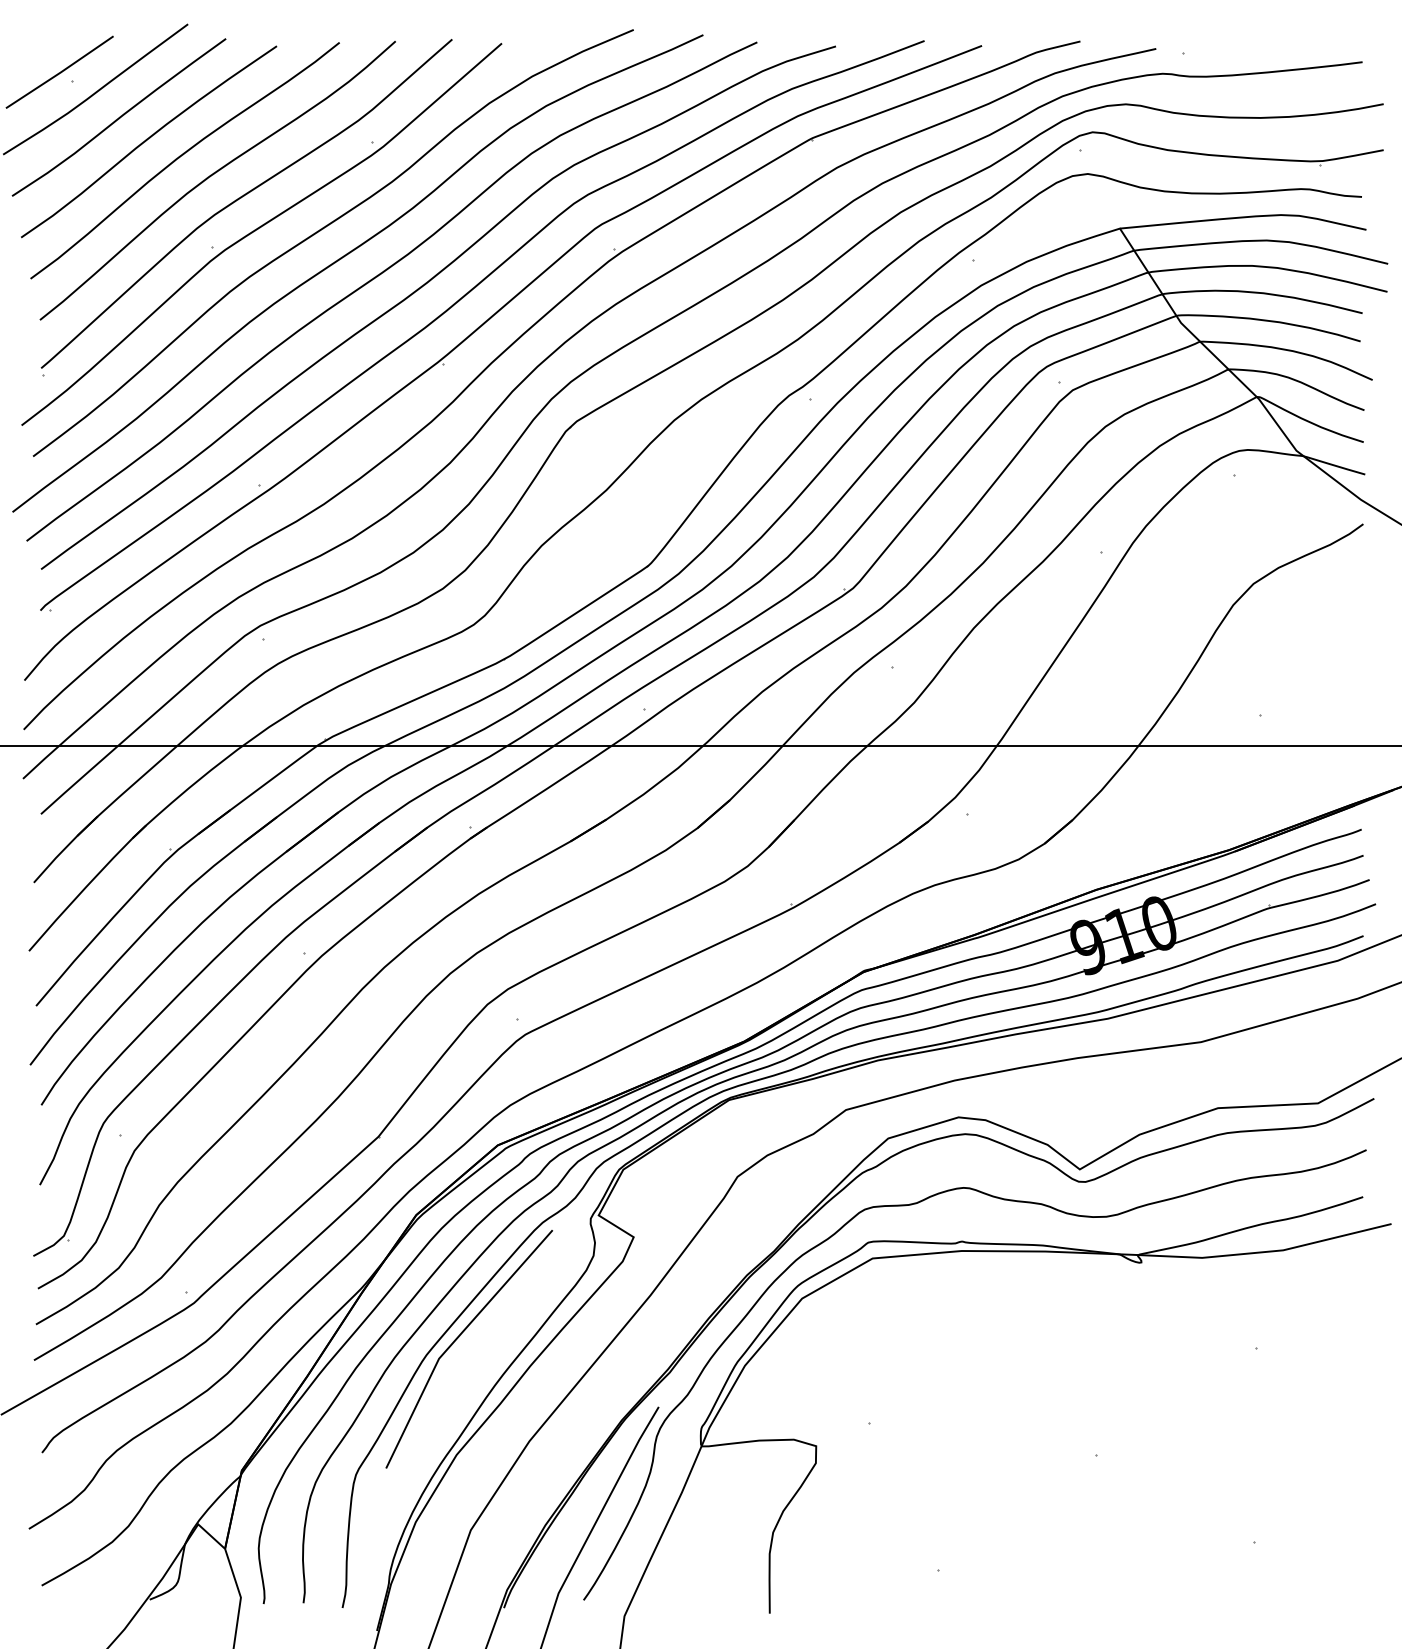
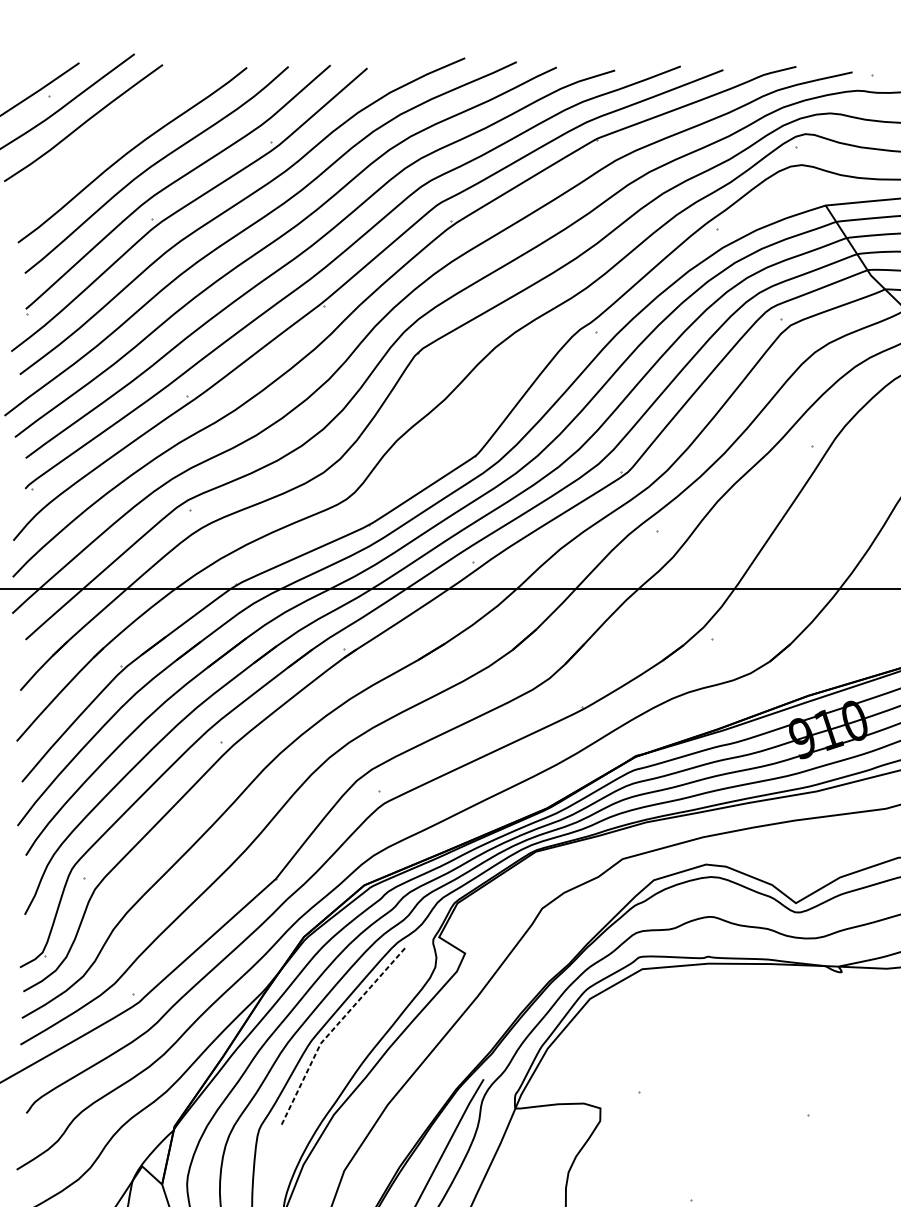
curve: (148, 139) -> (105, 139), removed
line: (454, 1340) -> (332, 1030), solid -> dashed

